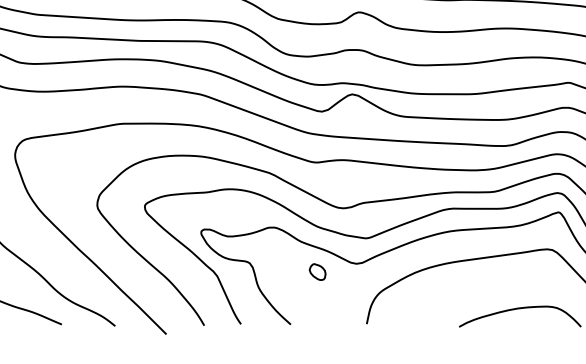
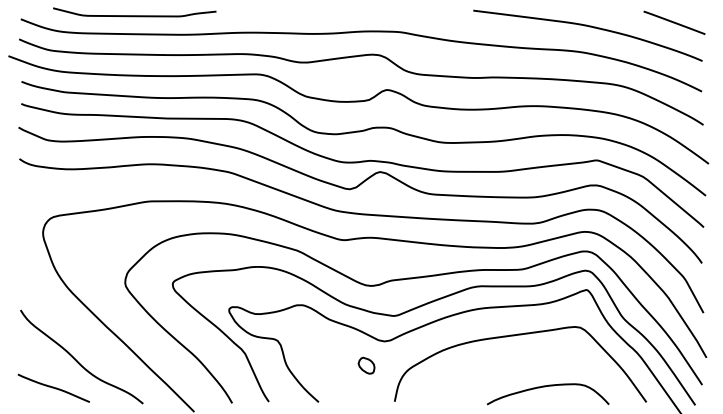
part: (317, 271) -> (366, 365), moved

